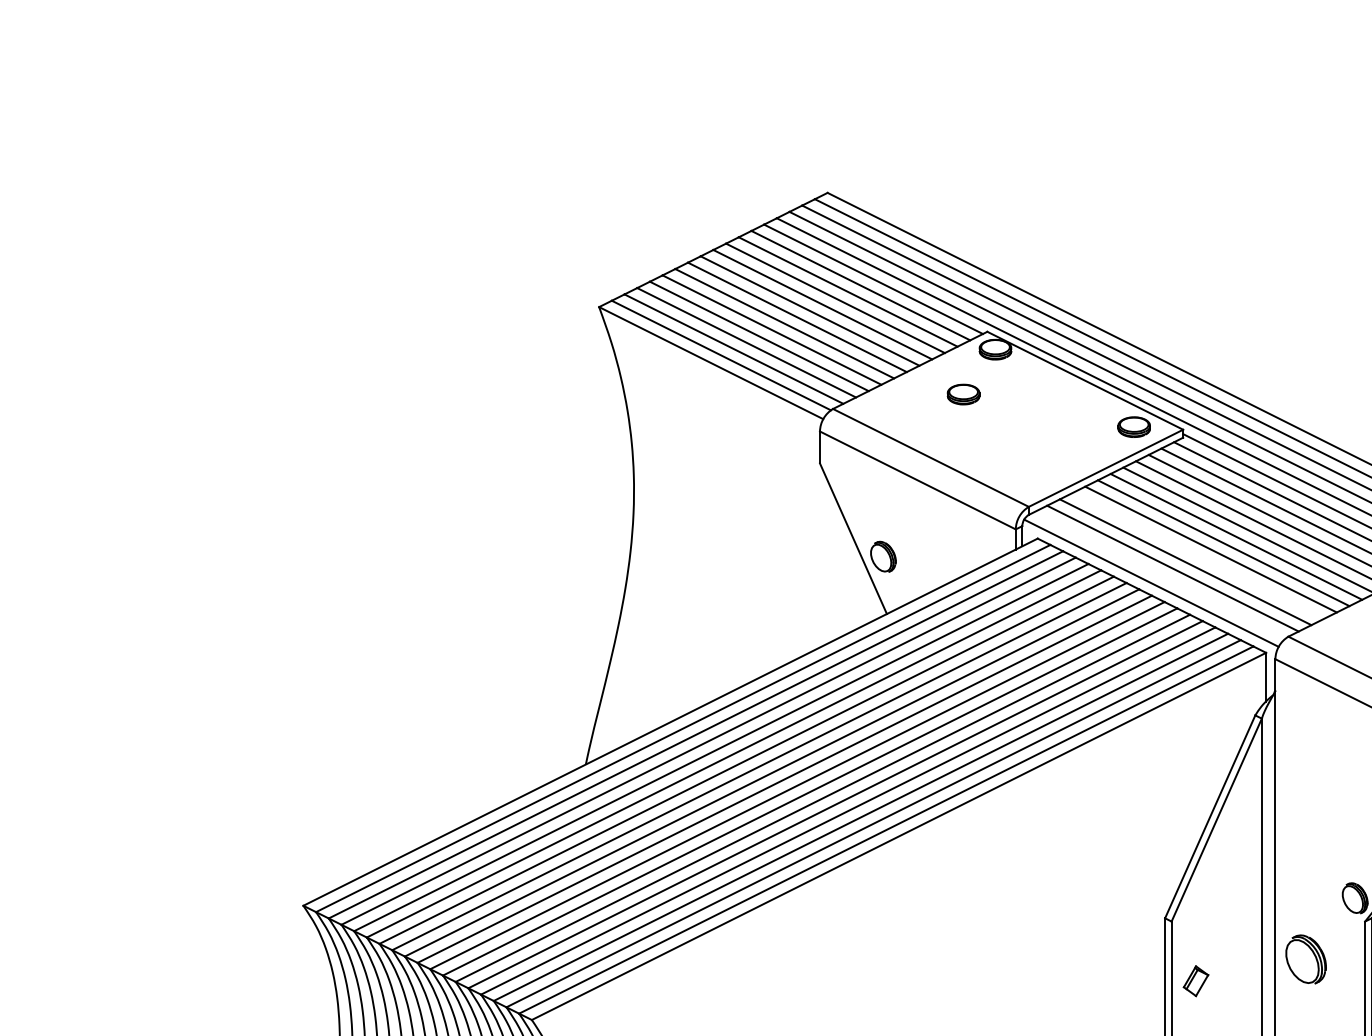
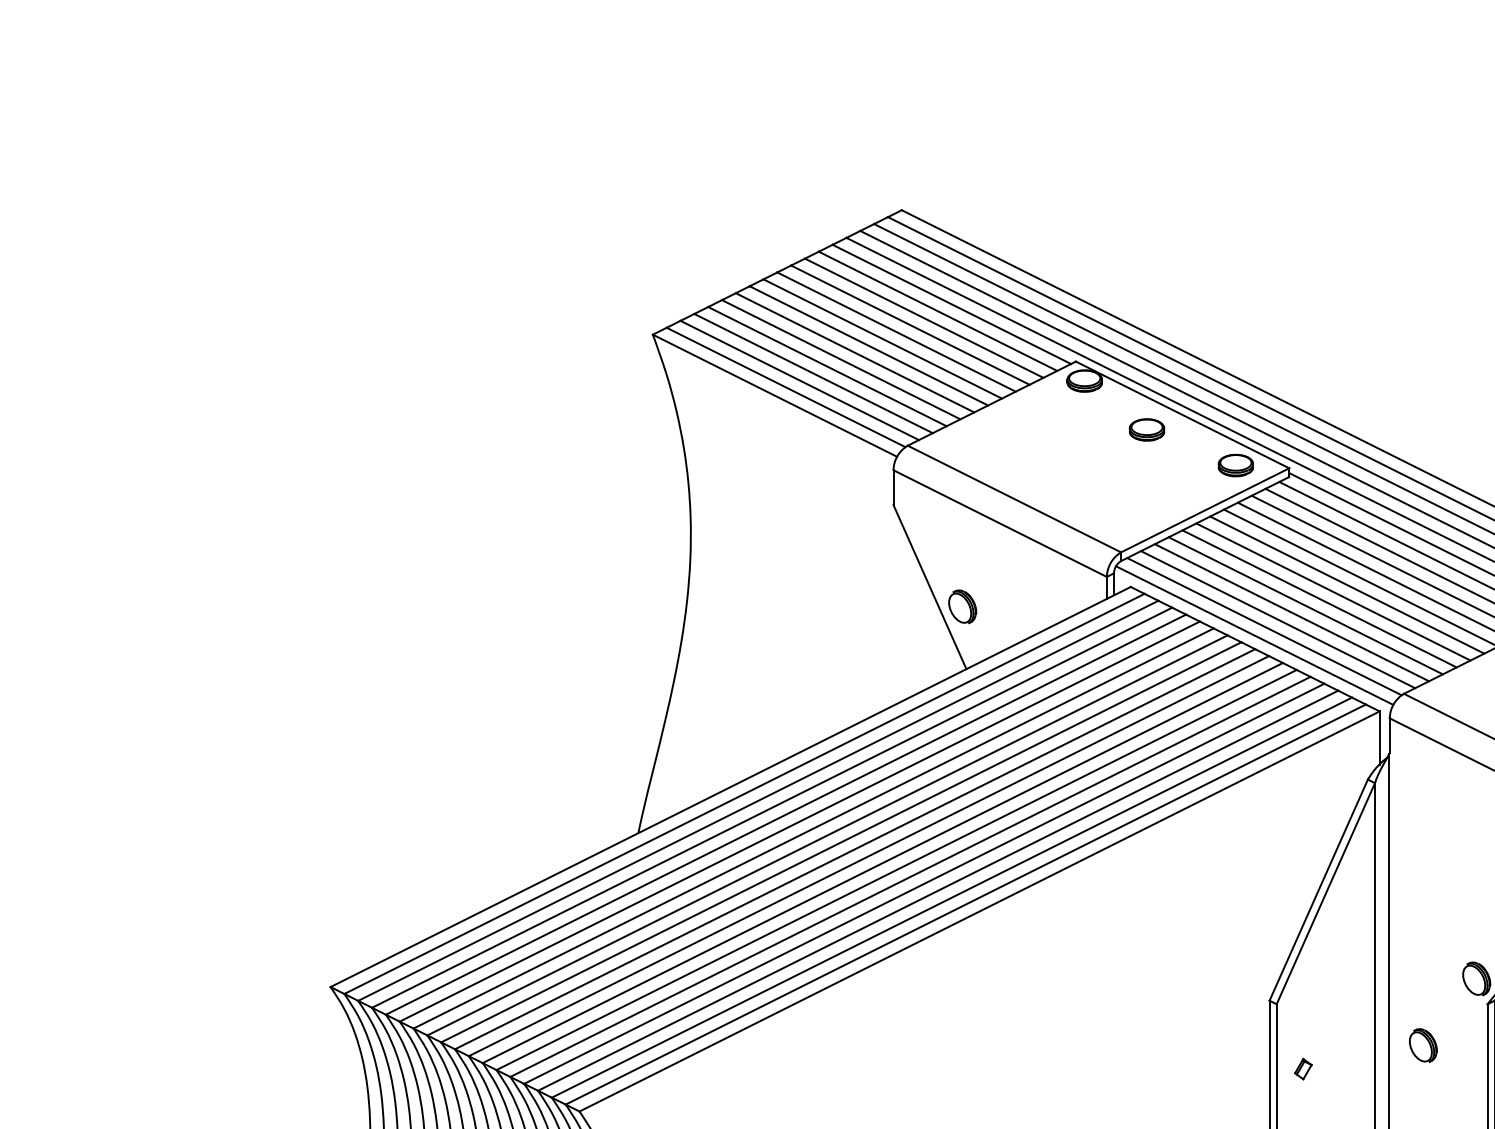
part: (963, 394) -> (1146, 429), moved
line: (1198, 555) -> (1305, 605), added
line: (1160, 574) -> (1264, 626), added
part: (1306, 959) -> (1423, 1045), size x0.62
part: (1196, 980) -> (1303, 1068), size x0.62

